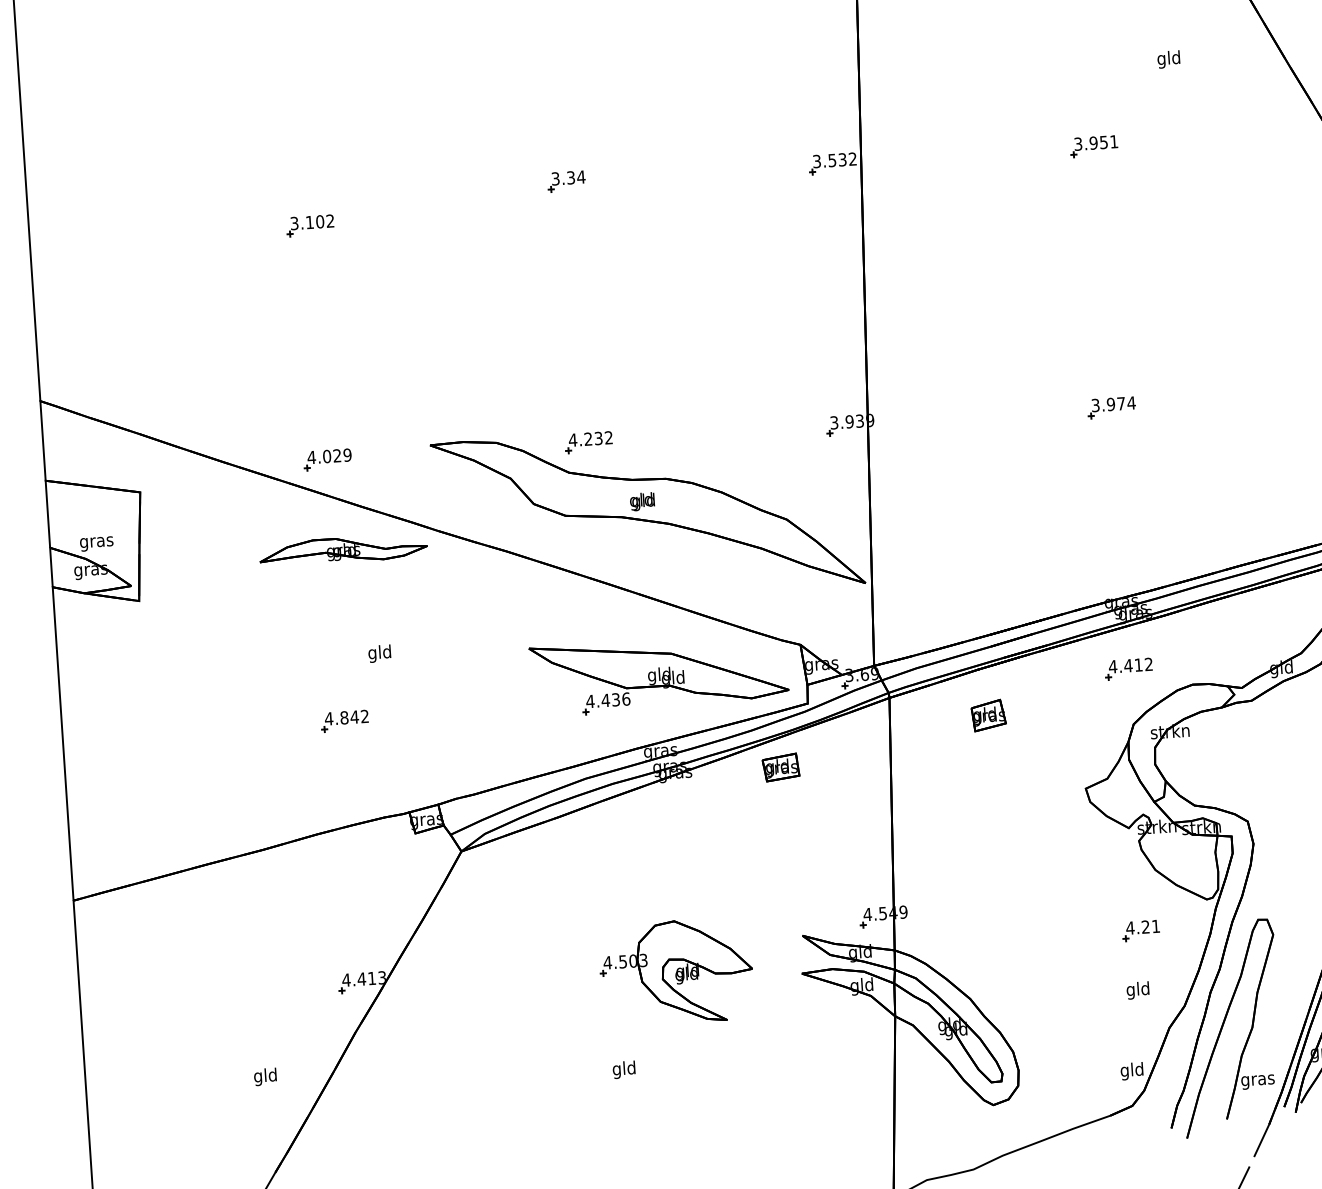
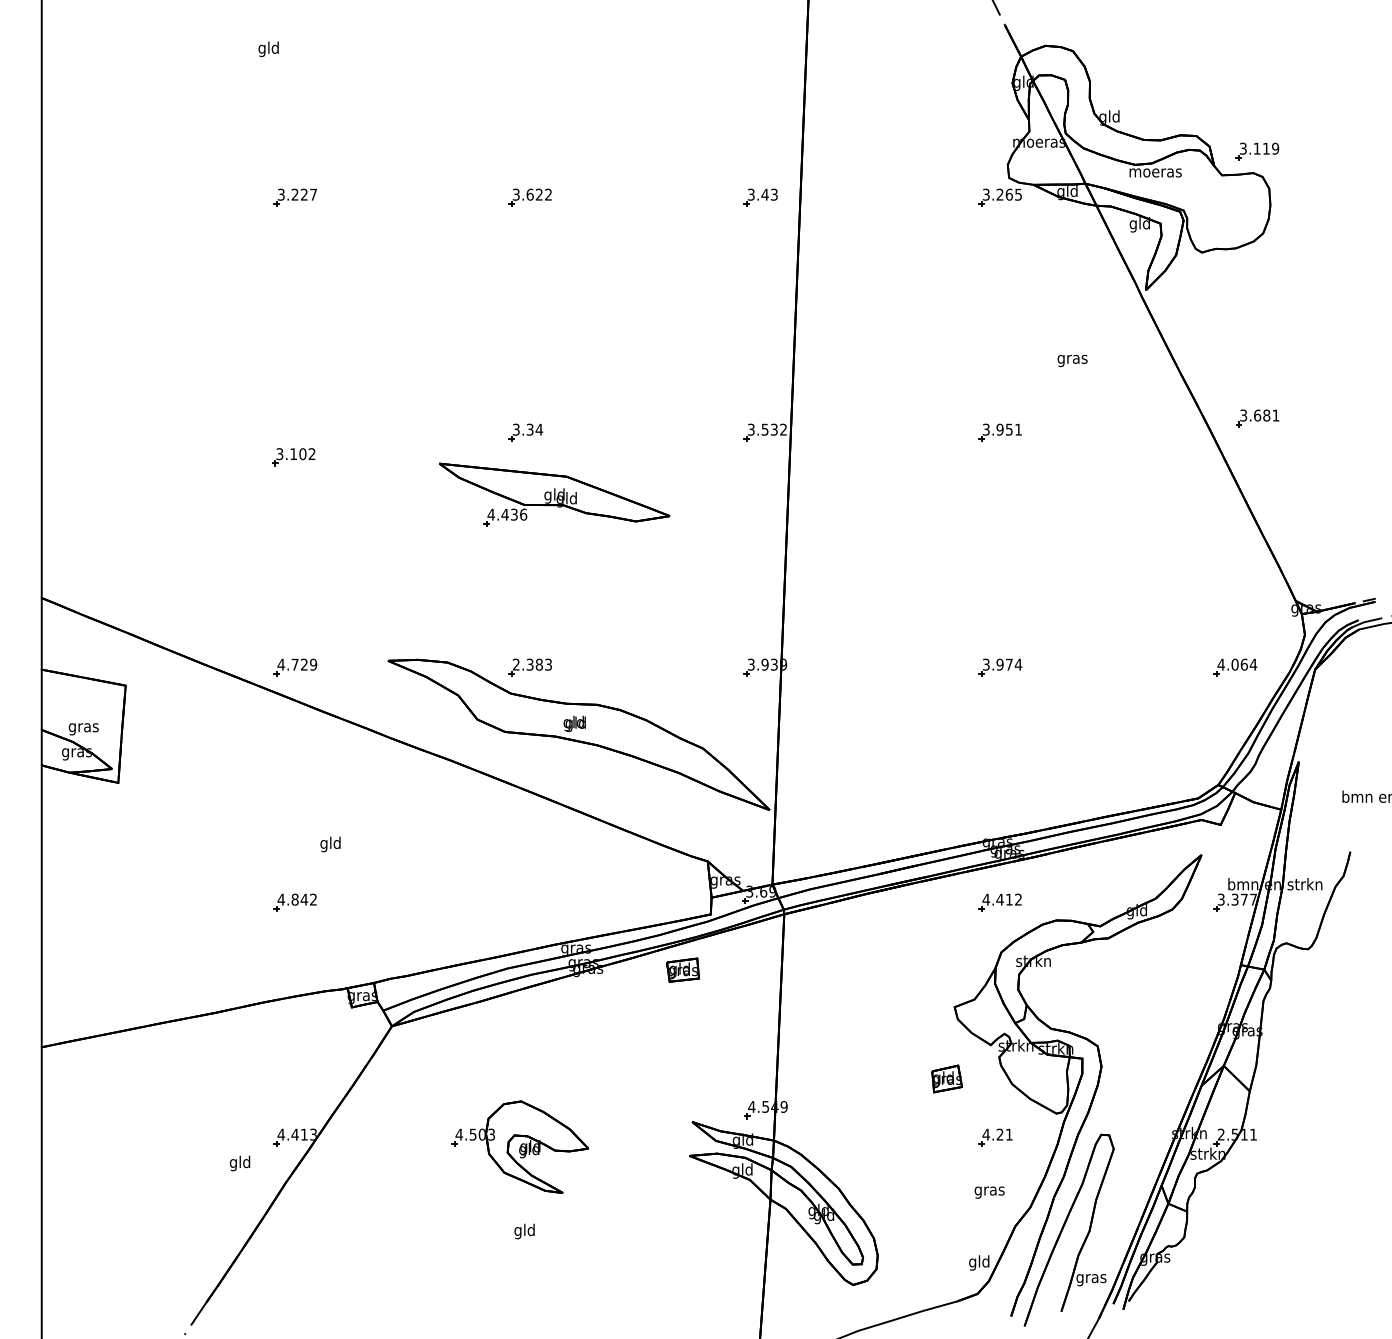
text: (1169, 59) -> (1072, 359), gld -> gras
text: (589, 438) -> (531, 664), 4.232 -> 2.383
text: (326, 456) -> (294, 664), 4.029 -> 4.729
part: (342, 550) -> (303, 749), removed
part: (659, 674) -> (554, 494), moved
part: (989, 715) -> (947, 1078), moved
part: (675, 971) -> (519, 1146), moved
text: (1138, 989) -> (989, 1190), gld -> gras
text: (264, 1077) -> (239, 1163), moved

